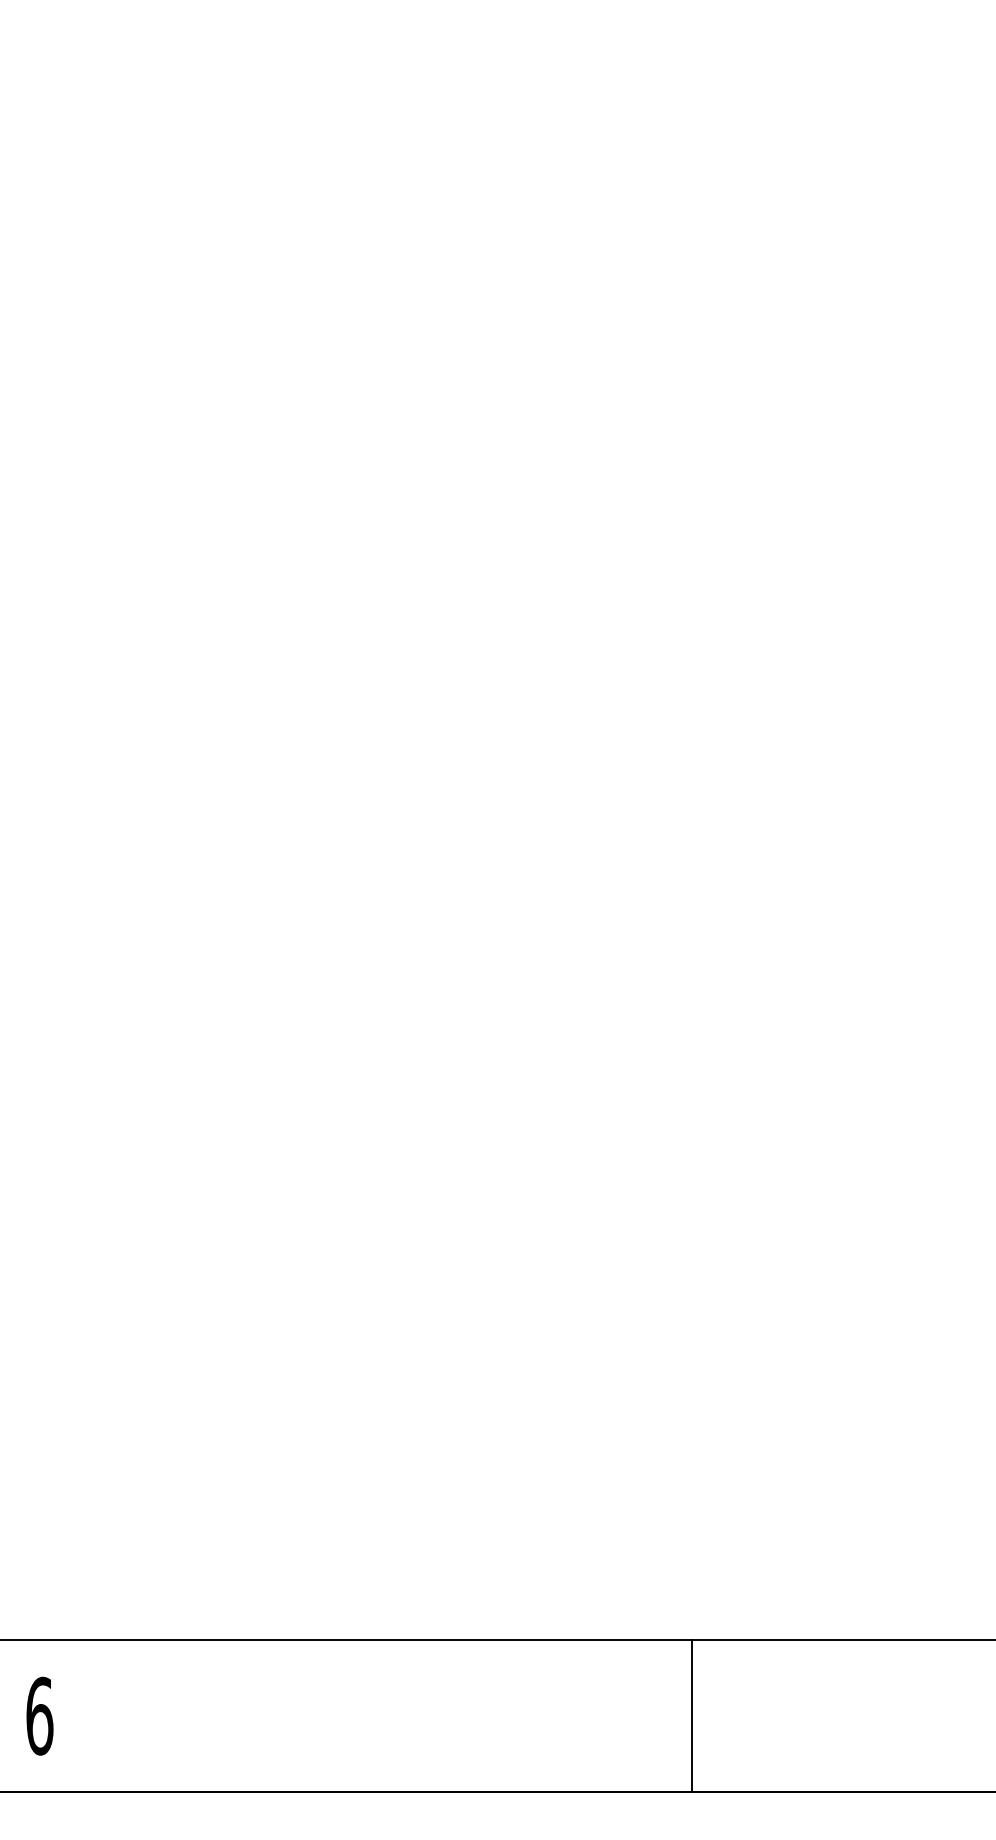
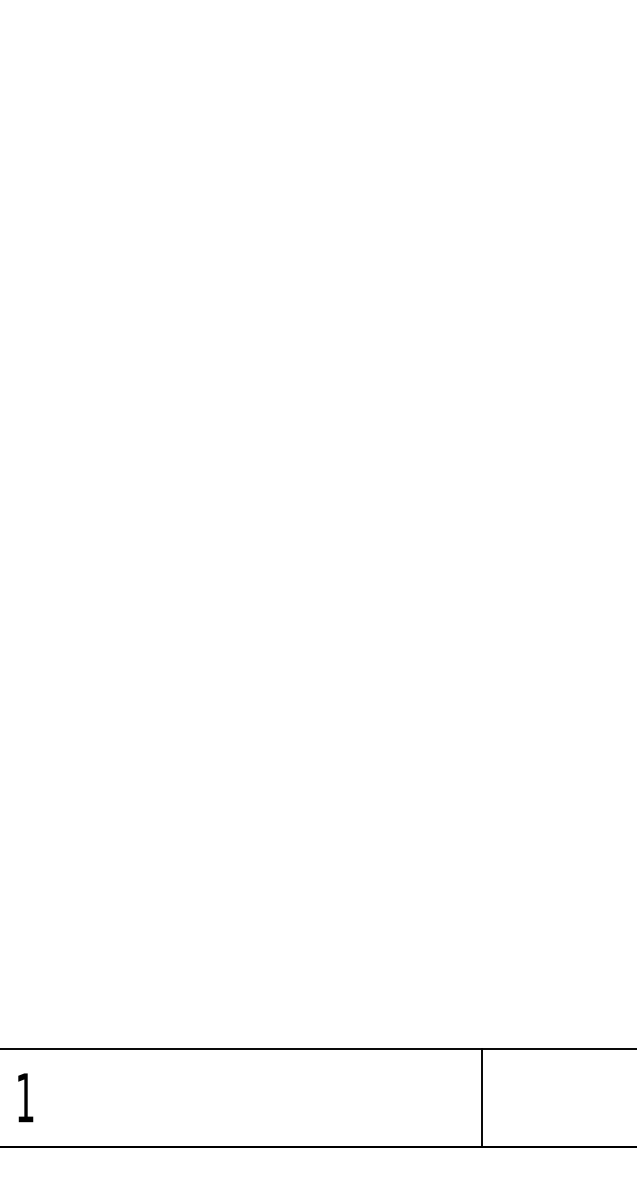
text: (39, 1715) -> (25, 1097), 6 -> 1
line: (691, 1715) -> (482, 1097), moved

